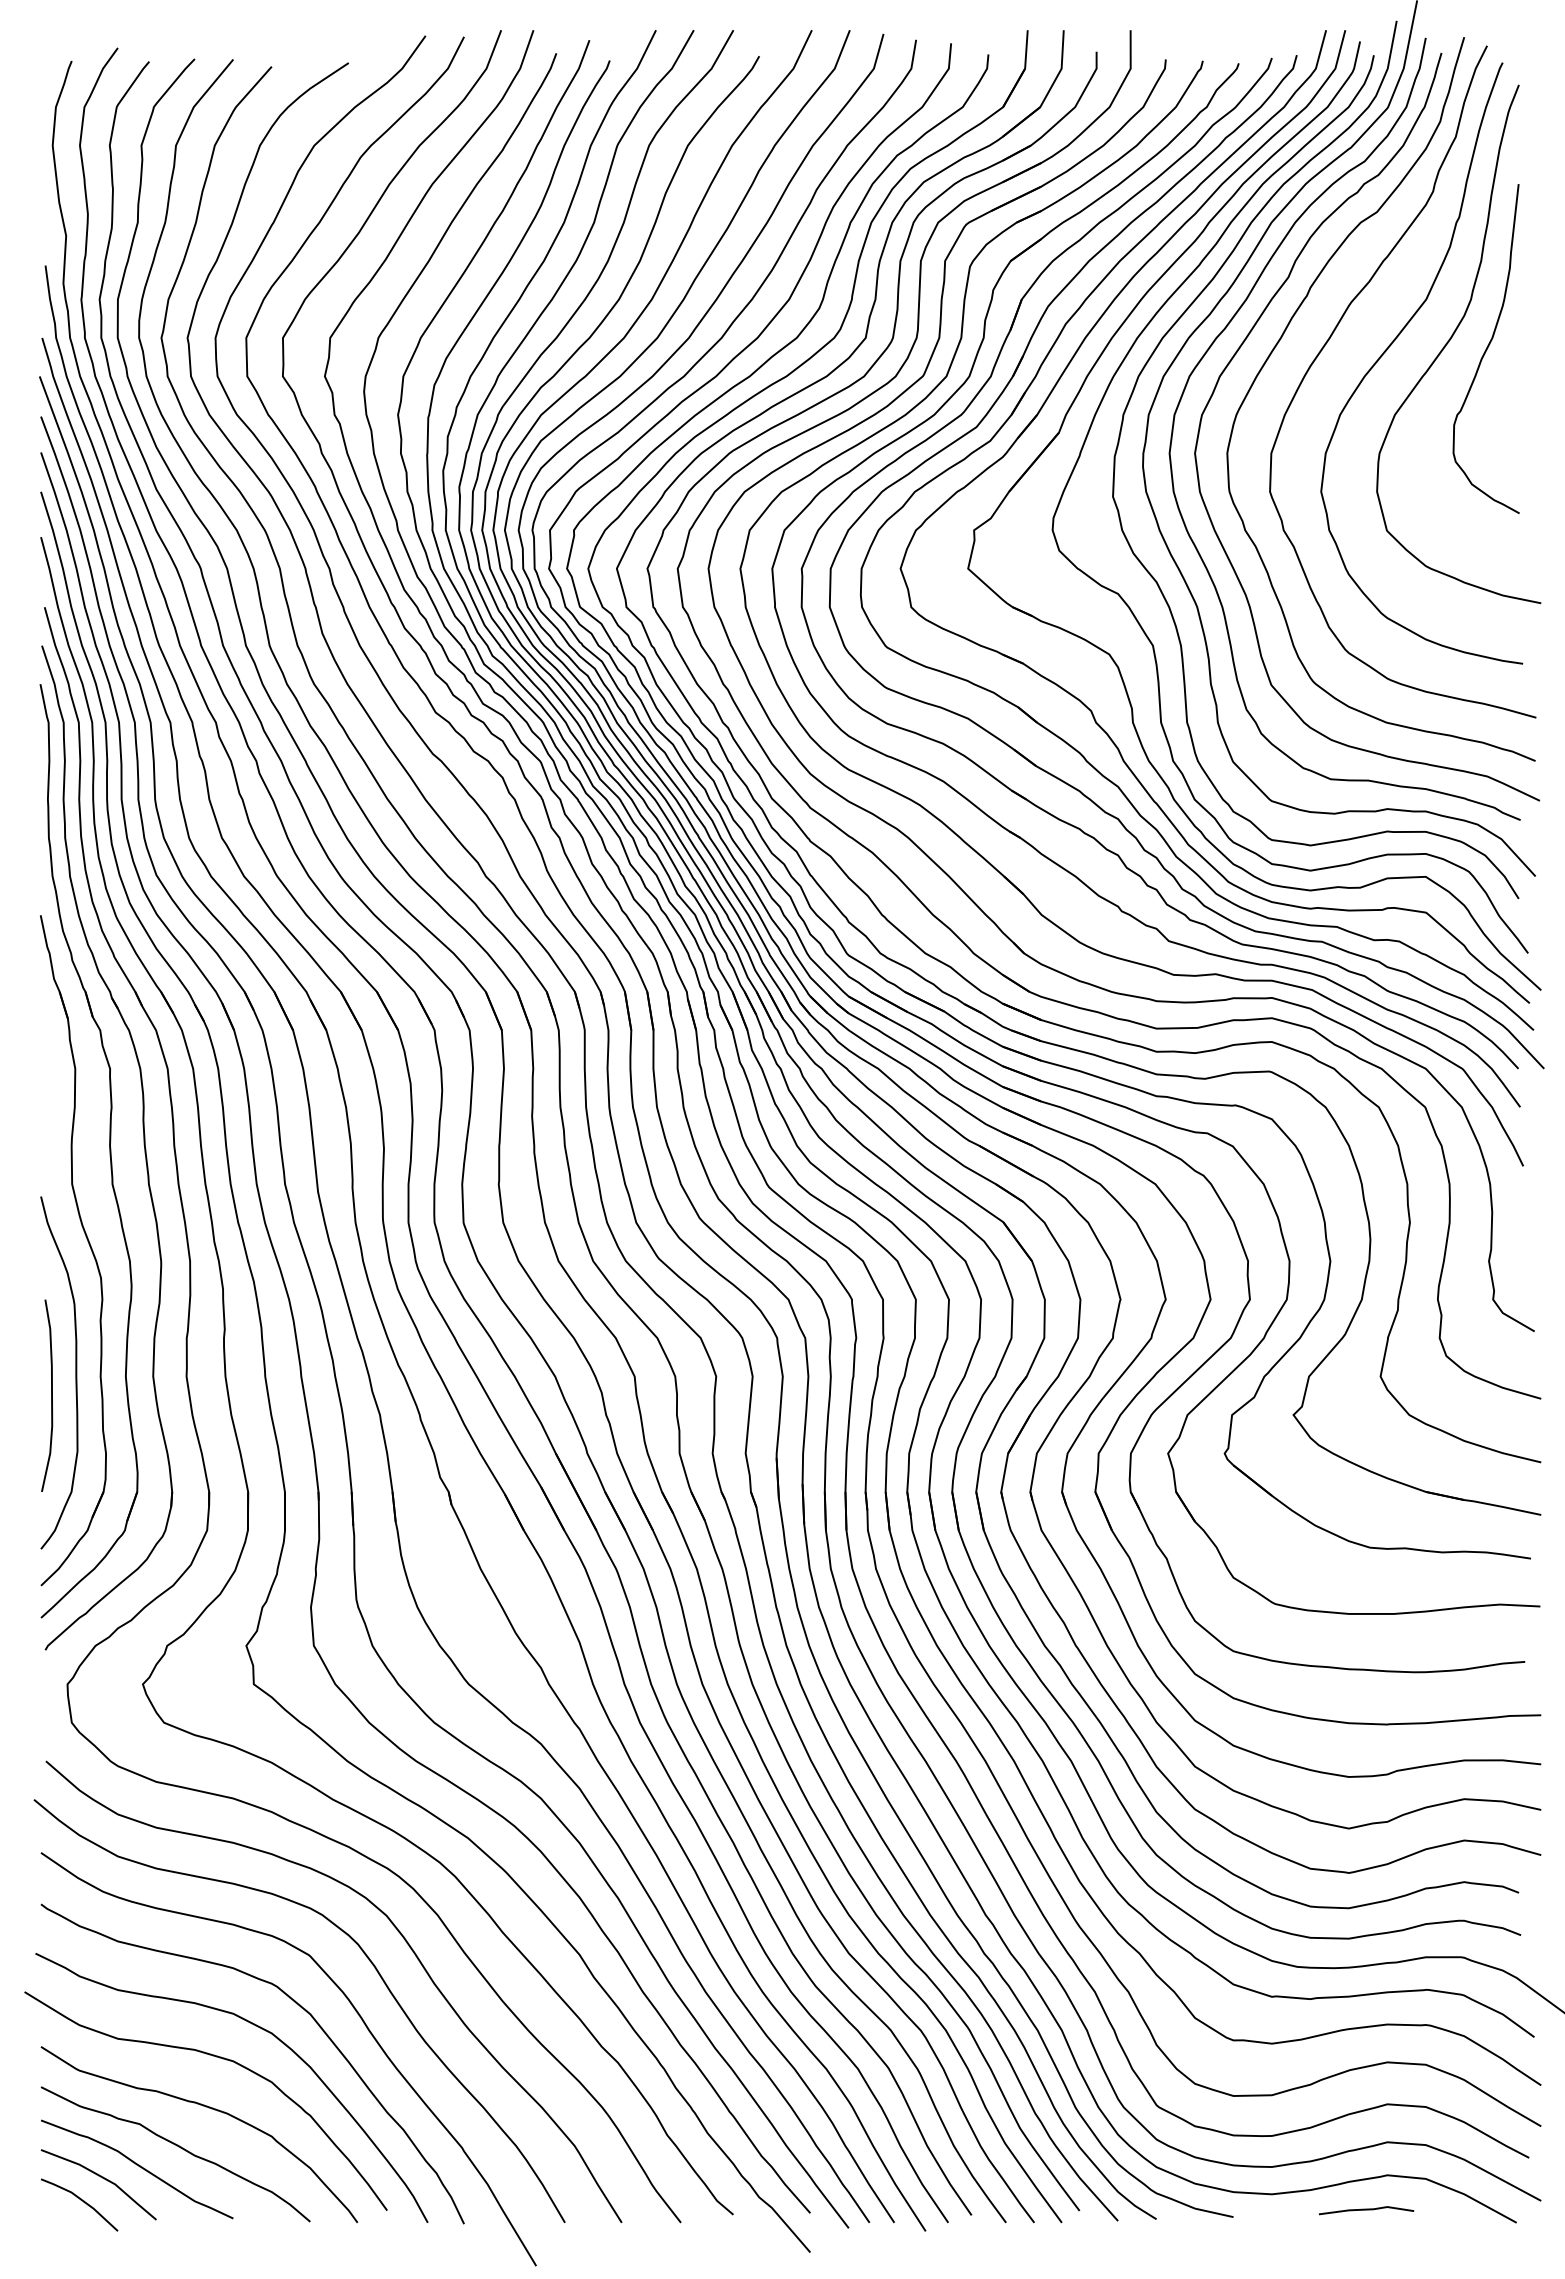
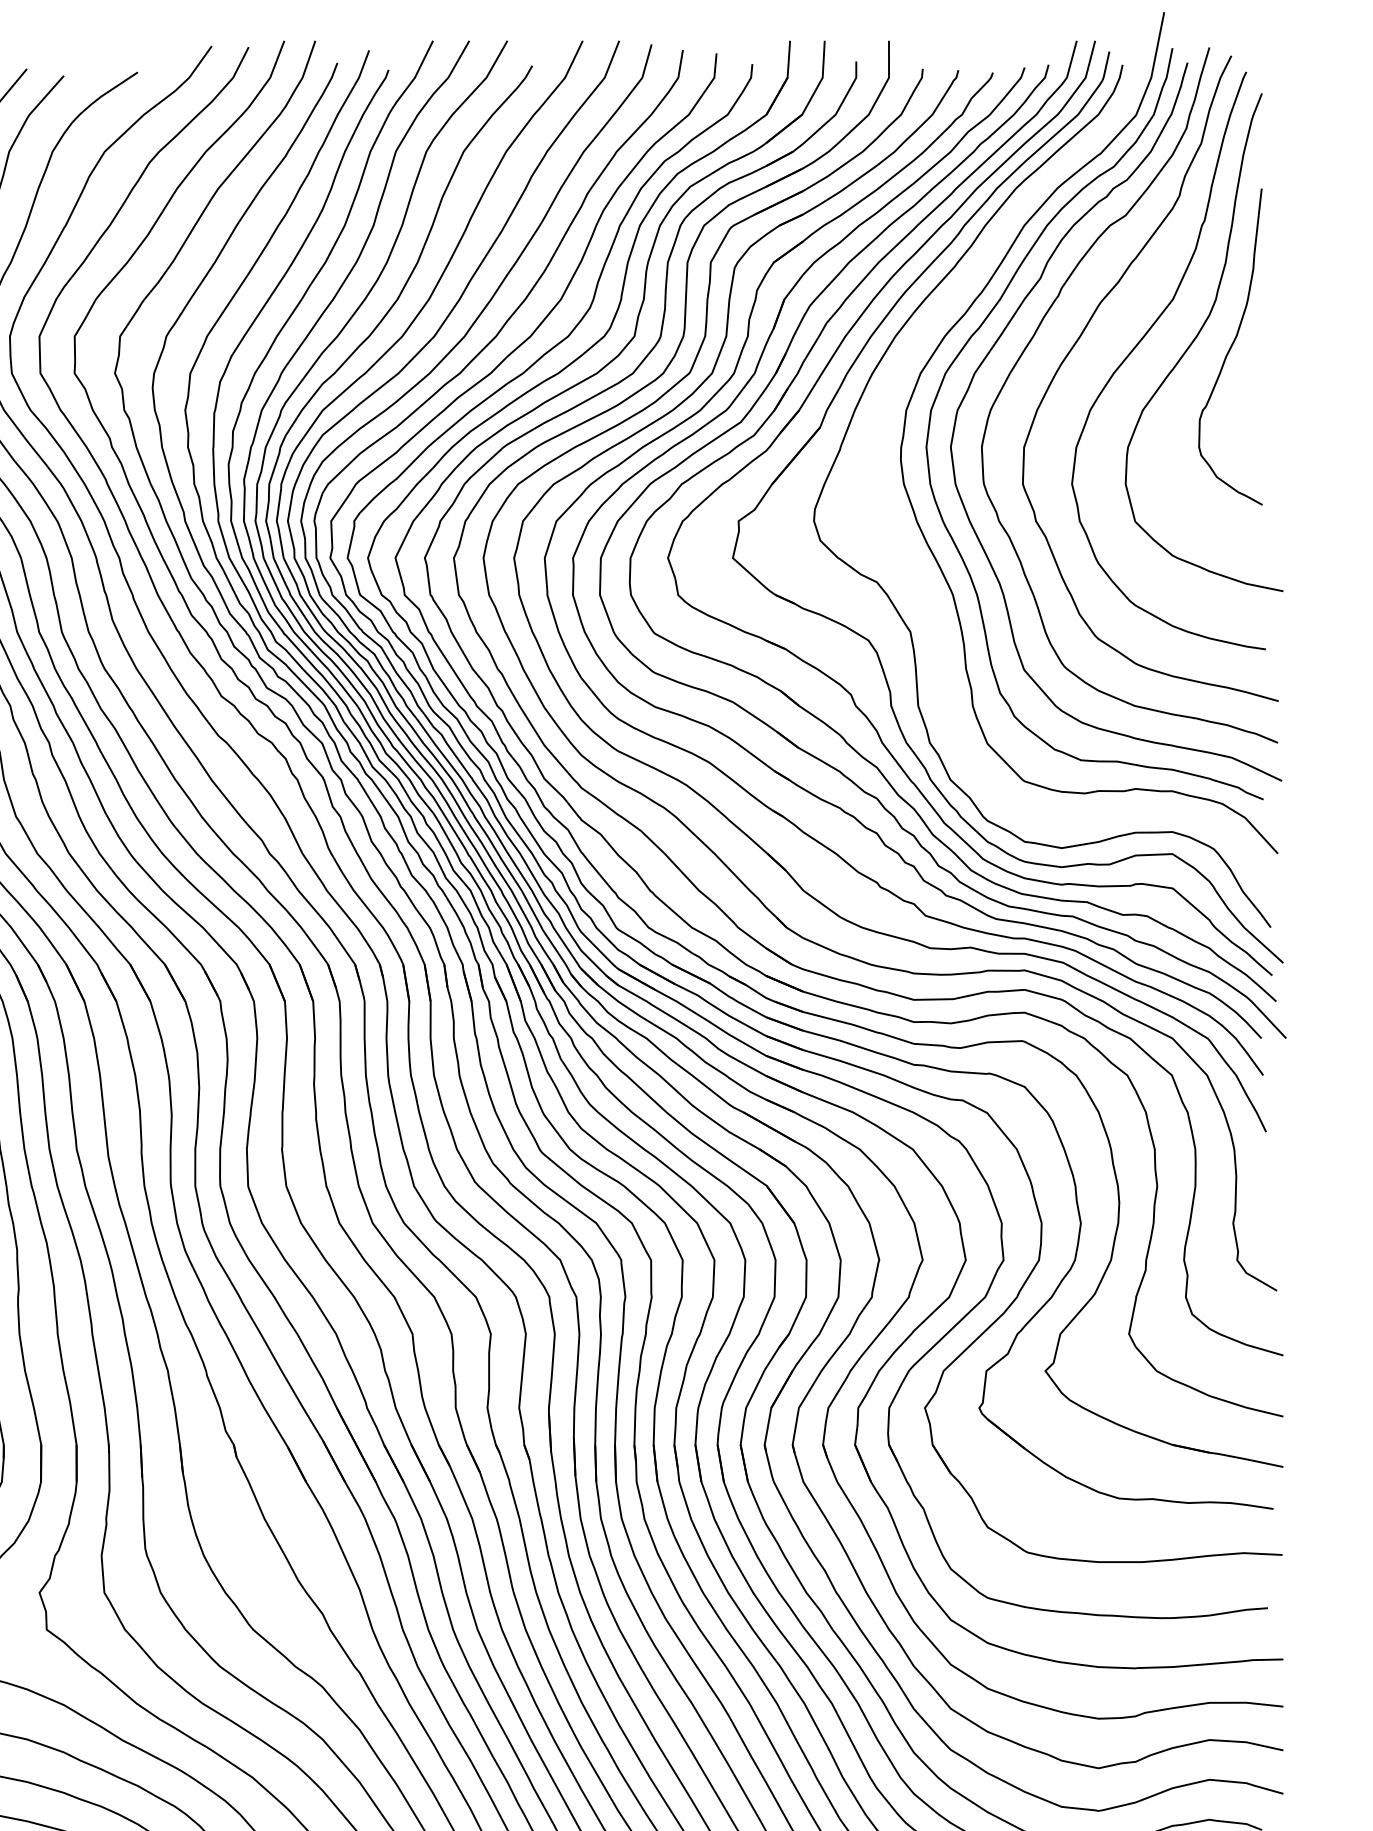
curve: (1150, 359) -> (908, 357), removed

